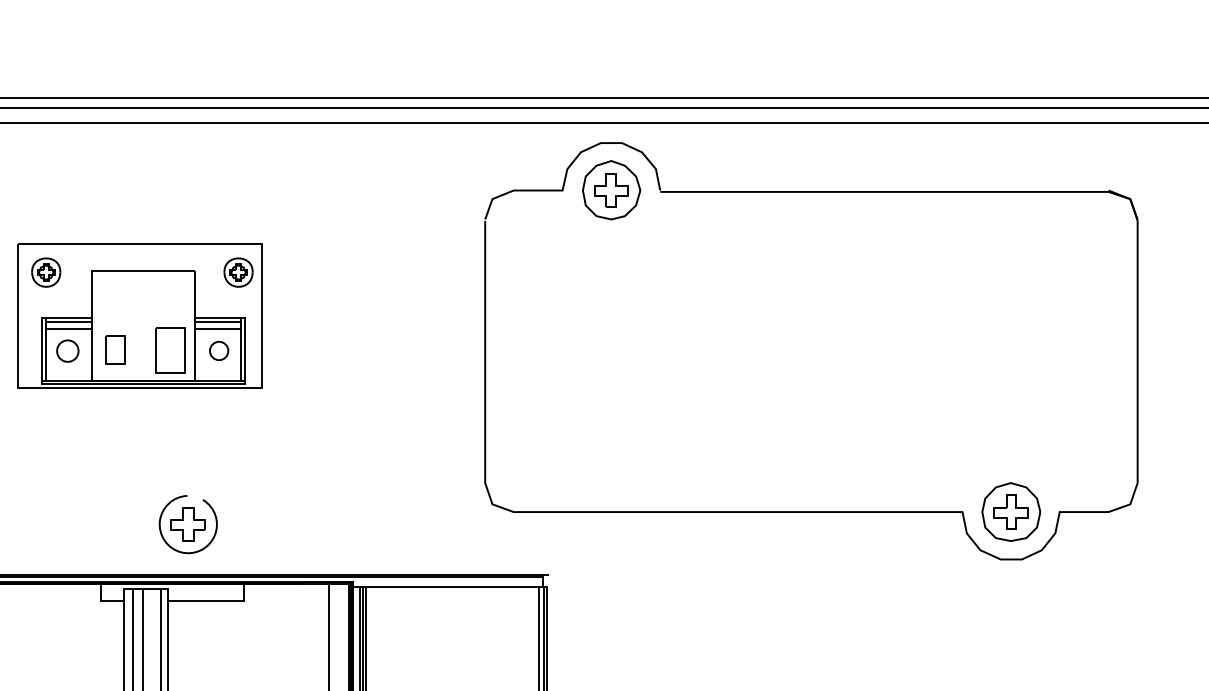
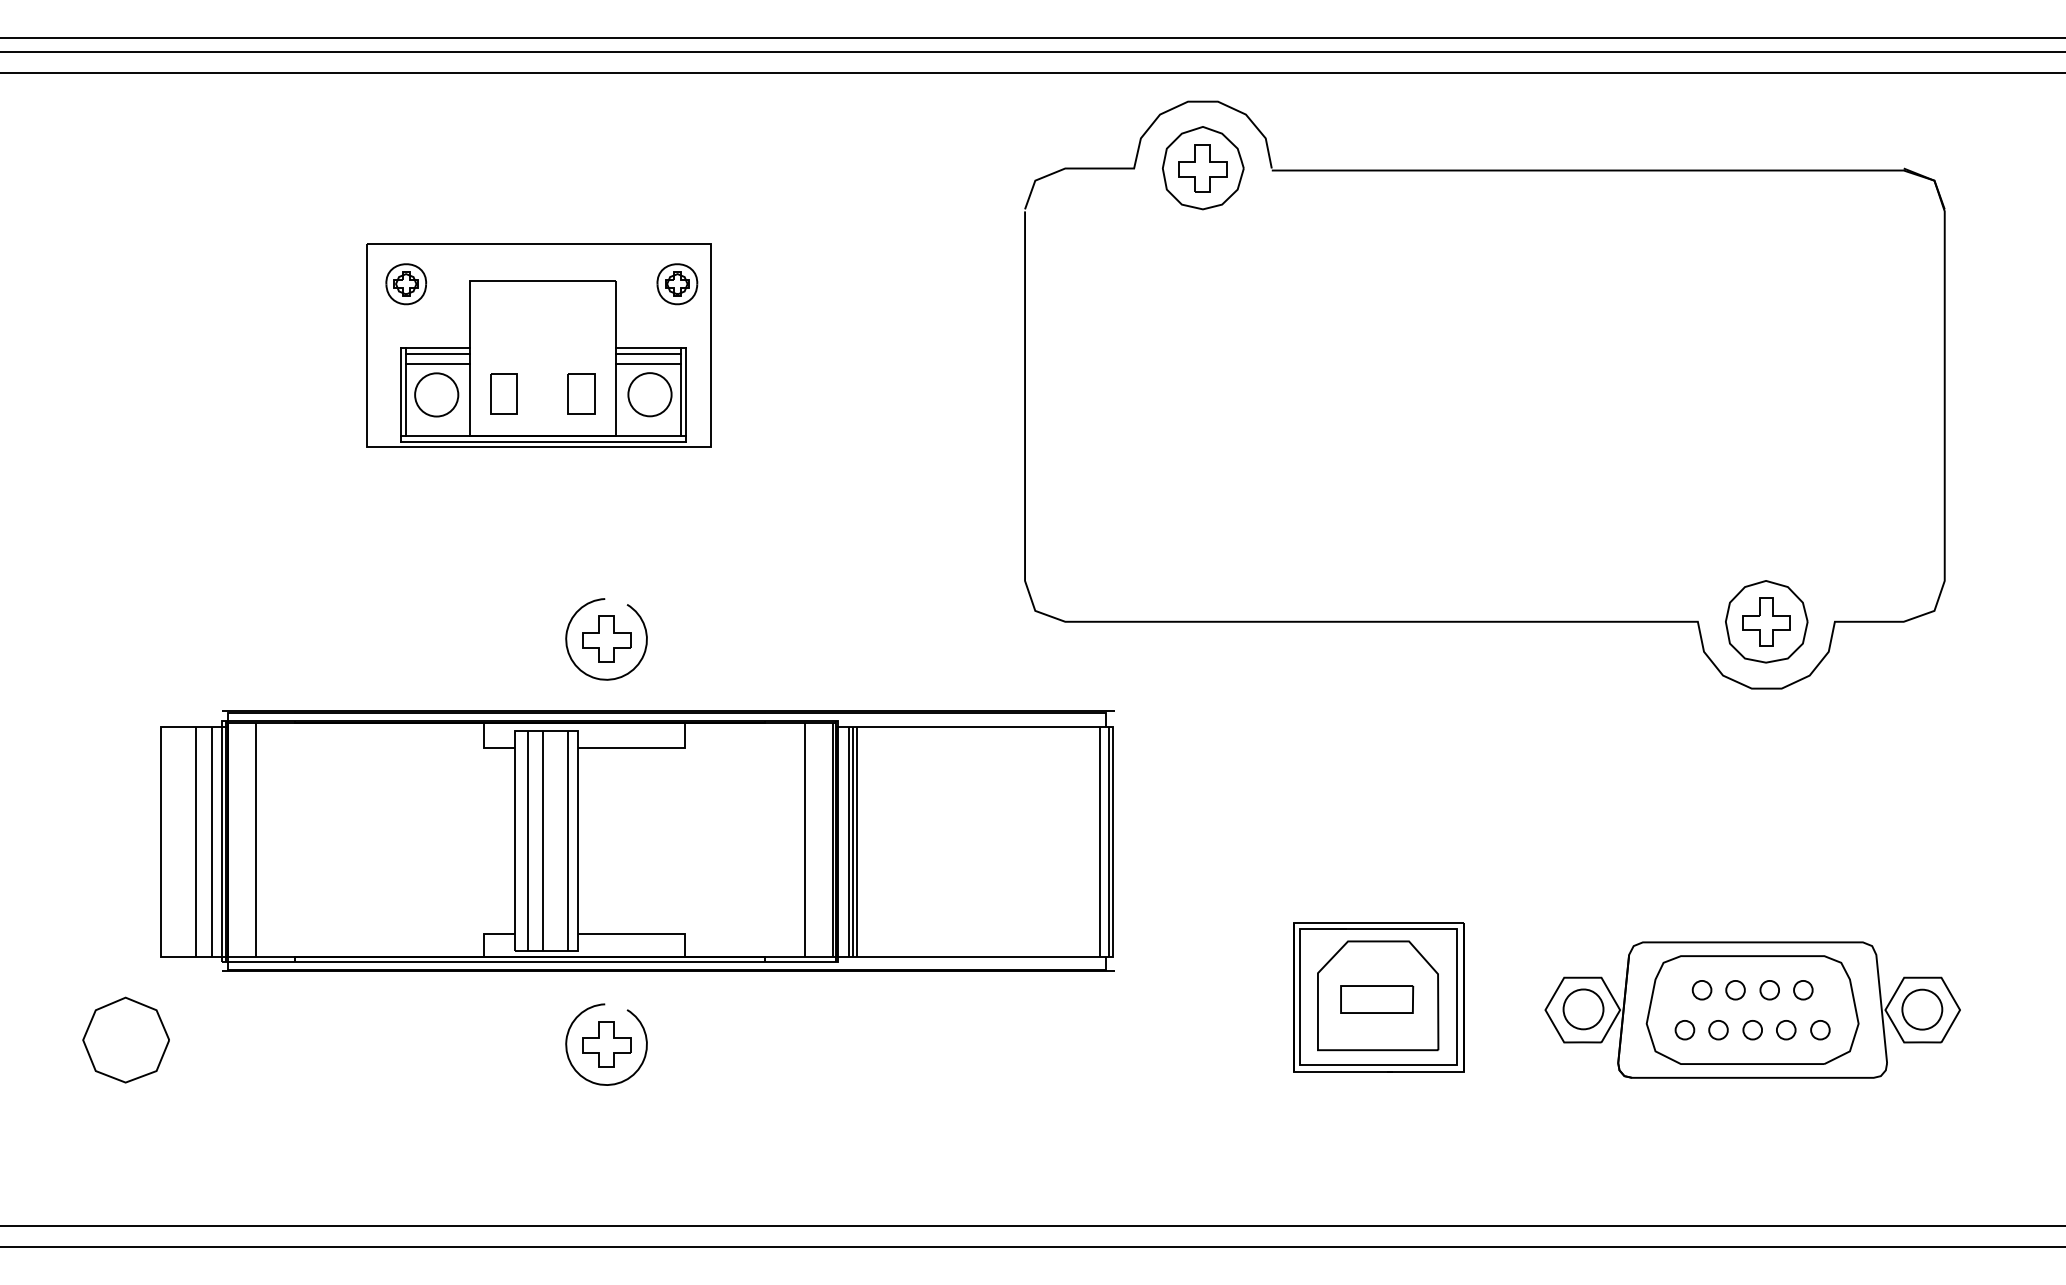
circle: (67, 350) -> (436, 394), size x1.43
part: (170, 350) -> (581, 393), size x0.62
circle: (218, 350) -> (649, 394), size x1.67

